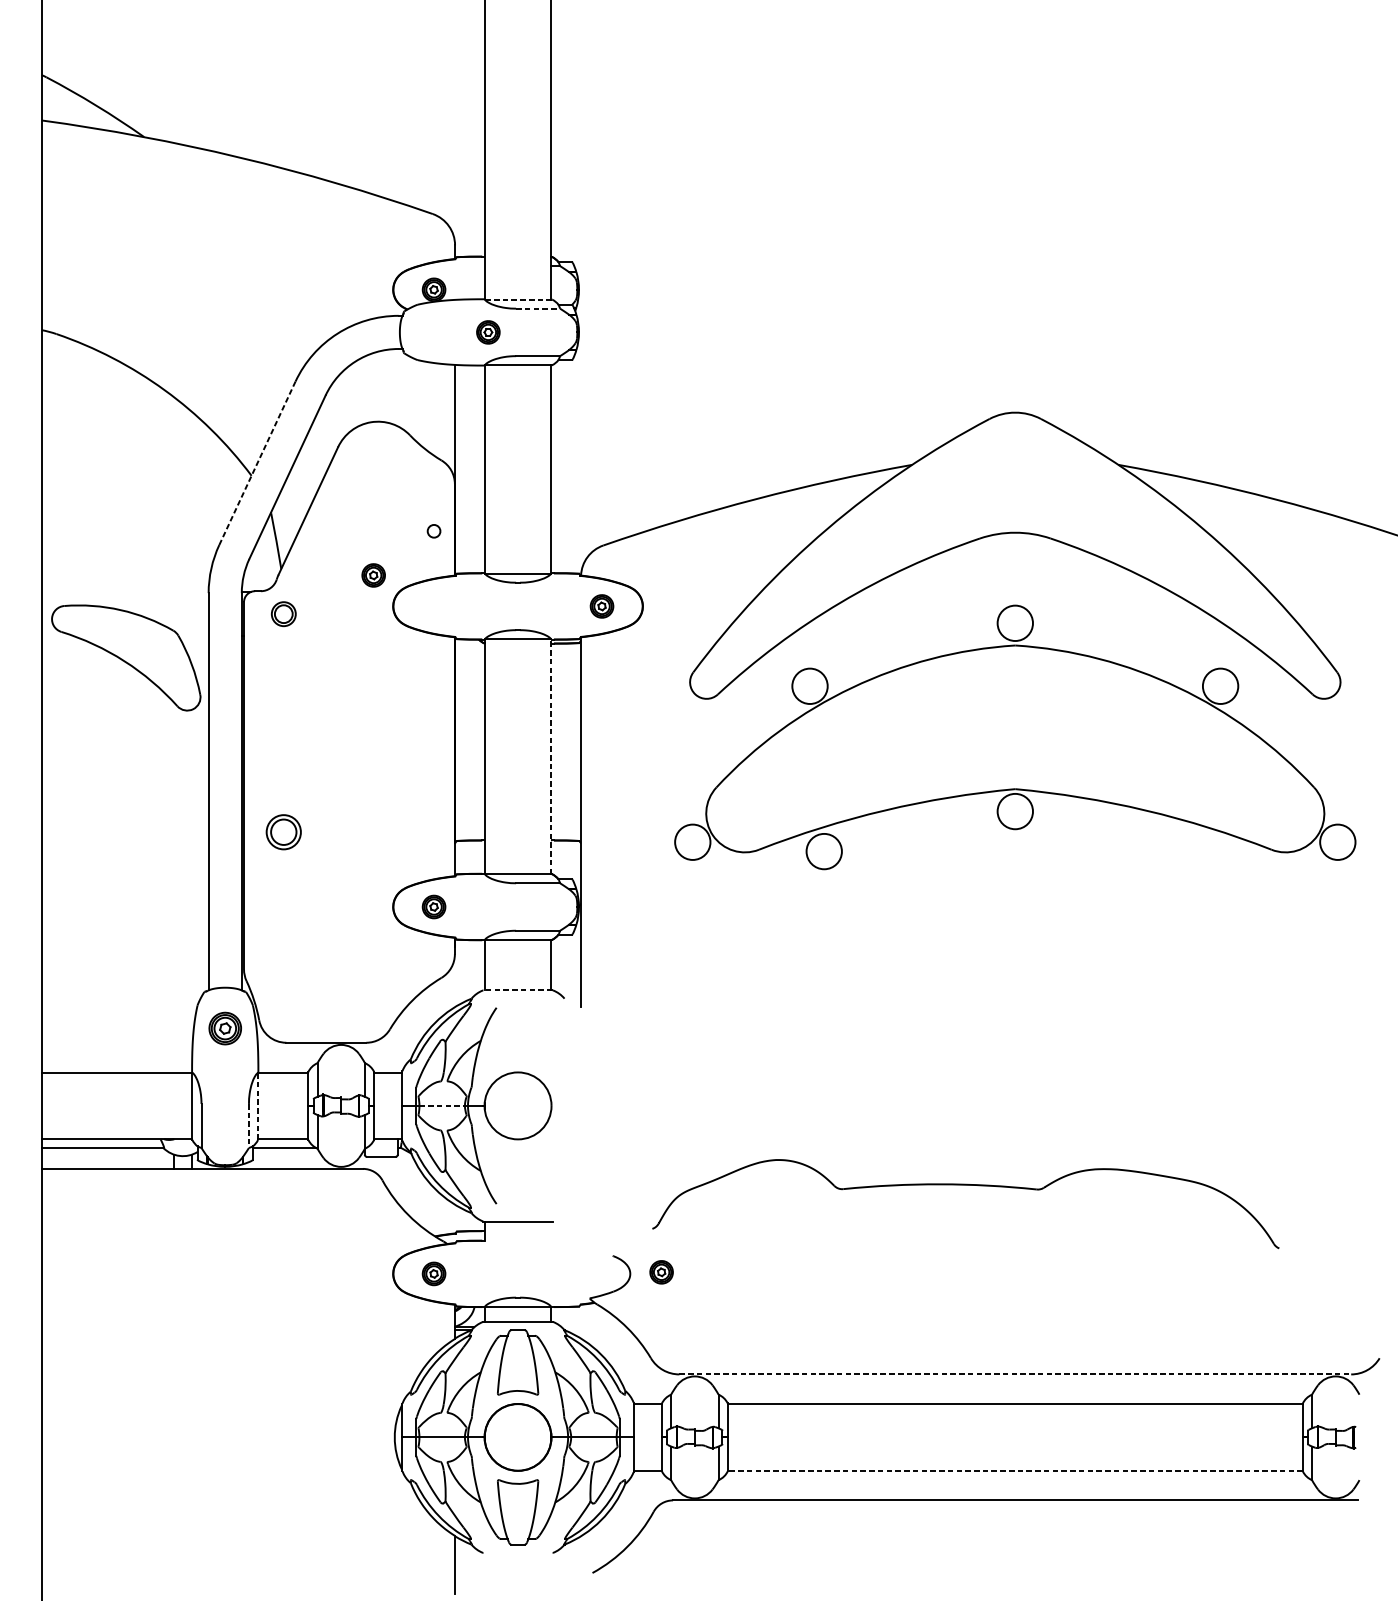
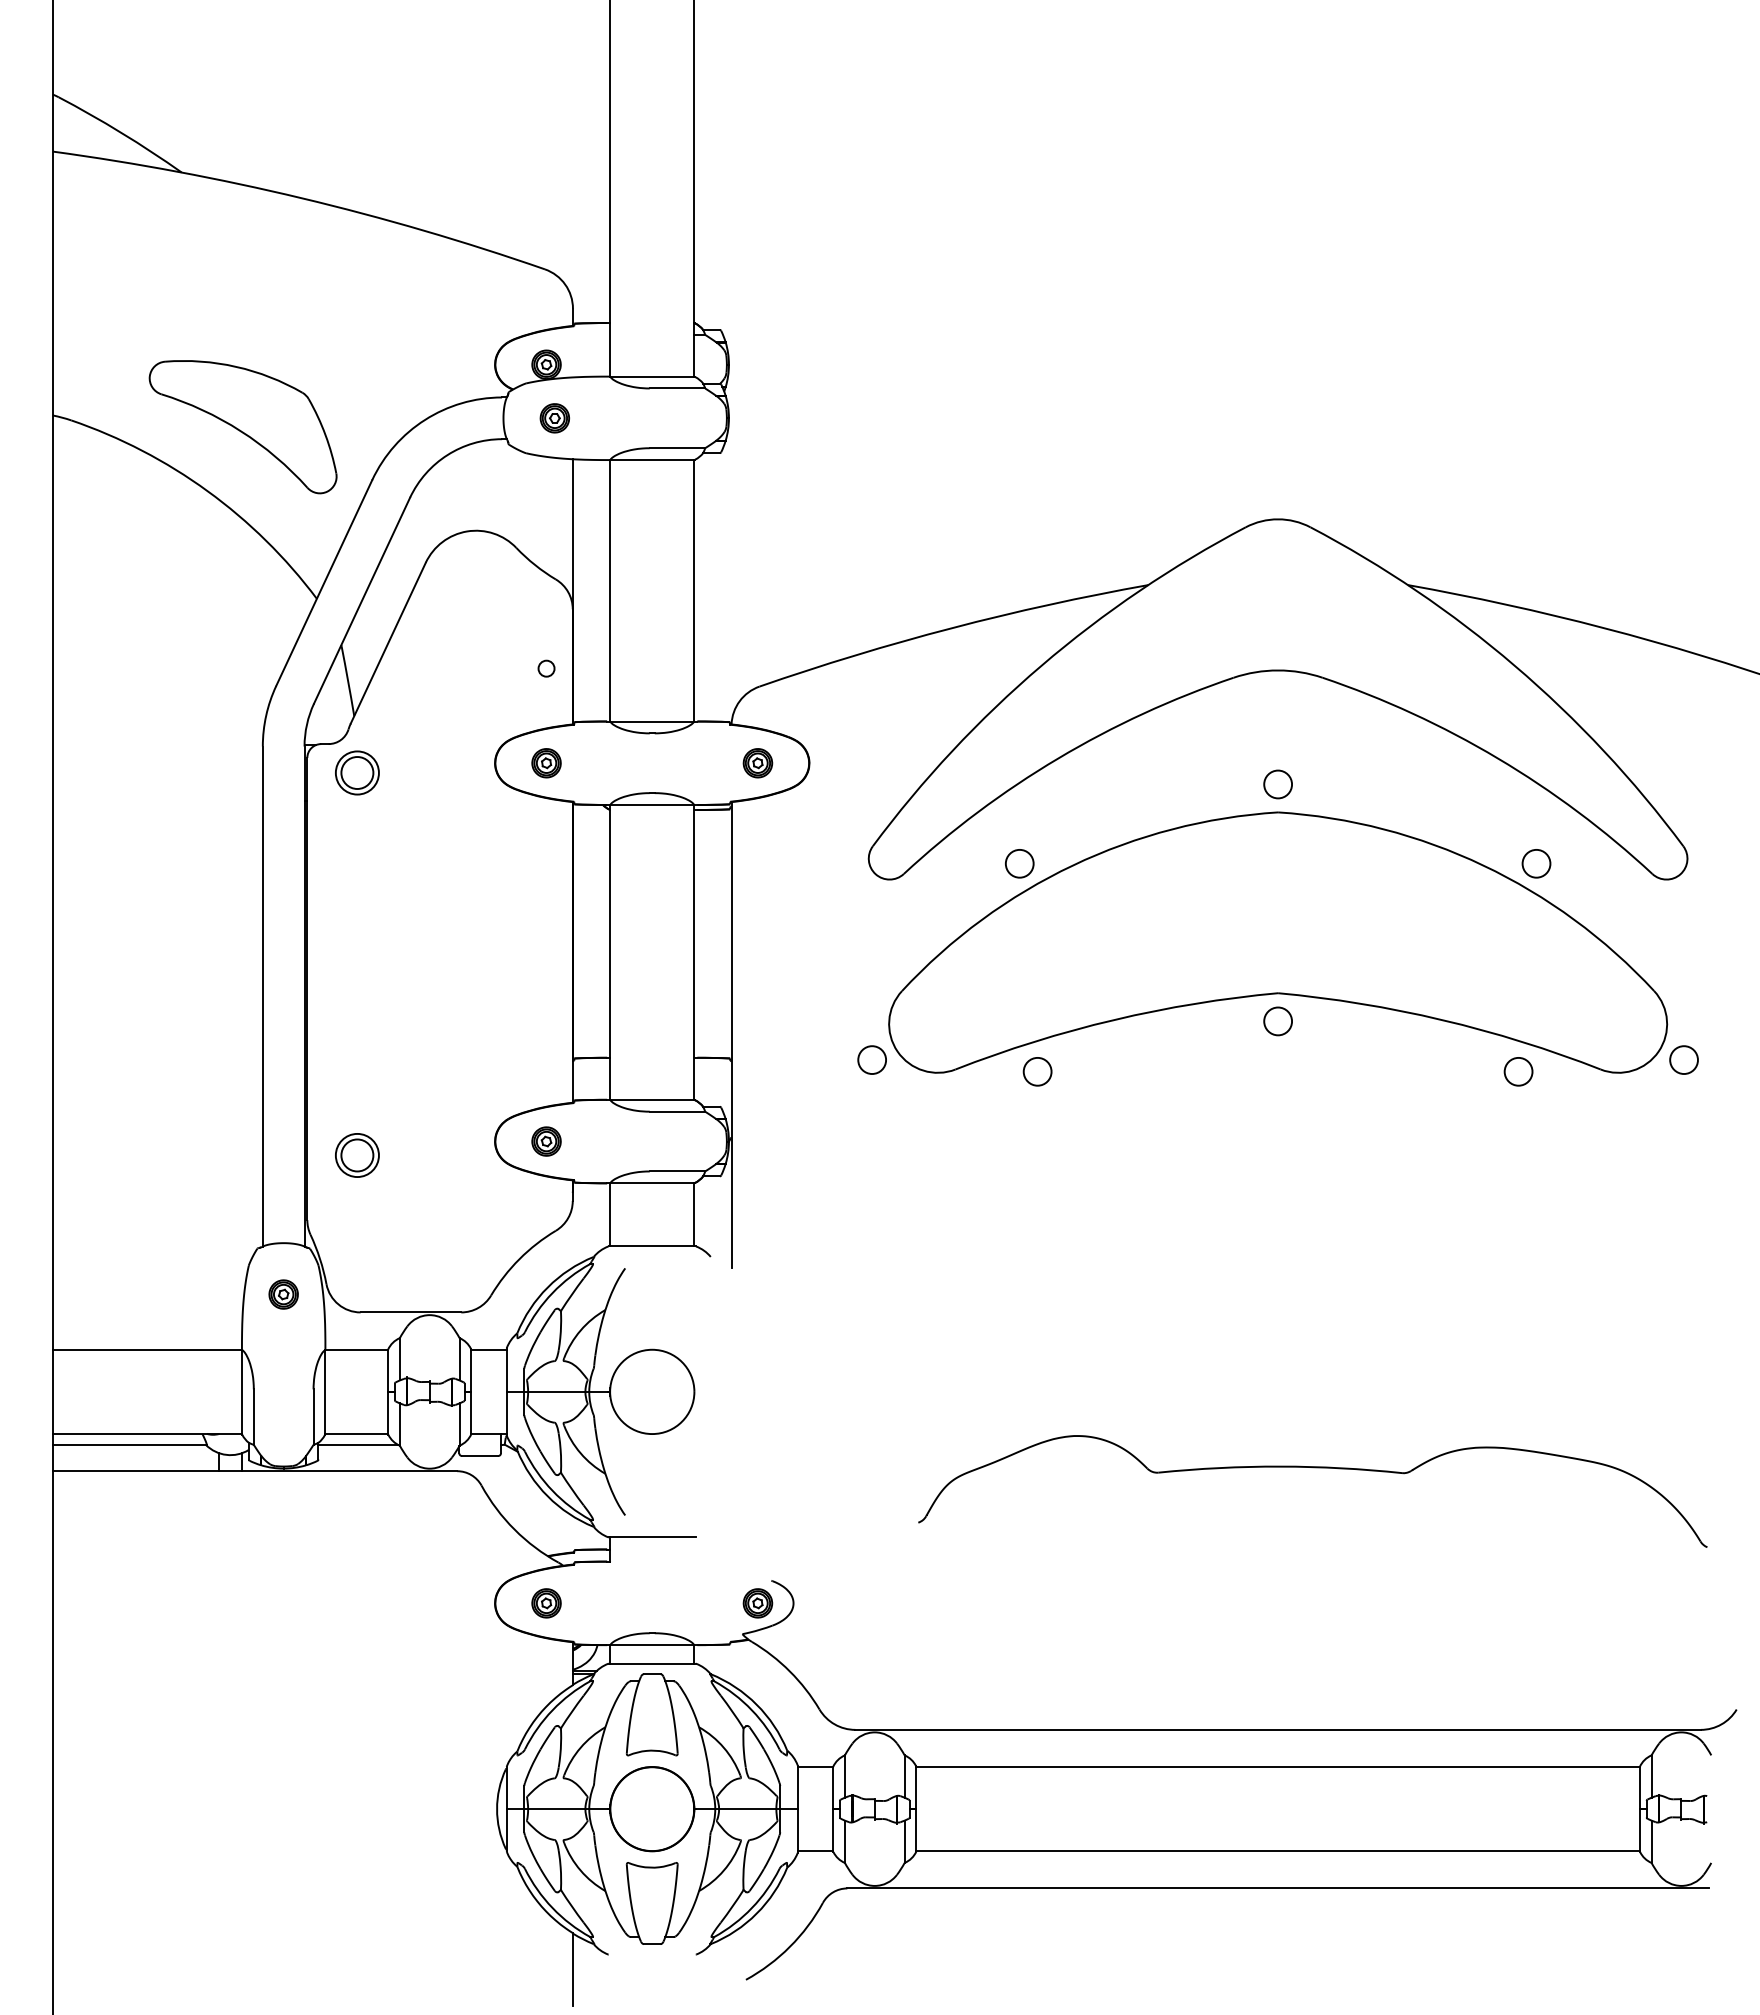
line: (518, 299) -> (652, 377), dashed -> solid
line: (538, 308) -> (677, 388), dashed -> solid
part: (488, 332) -> (554, 418), moved
line: (257, 463) -> (324, 583), dashed -> solid
part: (373, 575) -> (546, 763), moved
part: (283, 613) -> (357, 772), size x1.43
circle: (1015, 623) -> (1278, 784), size x0.62
part: (125, 658) -> (242, 427), moved
circle: (809, 686) -> (1019, 863), size x0.62
circle: (1220, 686) -> (1536, 863), size x0.62
line: (551, 756) -> (694, 952), dashed -> solid
circle: (1015, 811) -> (1278, 1021), size x0.62
part: (283, 832) -> (357, 1155), moved
circle: (693, 842) -> (872, 1060), size x0.62
circle: (1337, 842) -> (1683, 1060), size x0.62
circle: (824, 851) -> (1037, 1071), size x0.62
circle: (1206, 851) -> (1518, 1071), added
line: (518, 990) -> (652, 1246), dashed -> solid
part: (225, 1028) -> (283, 1294), size x0.71
line: (441, 1105) -> (556, 1391), dashed -> solid
line: (258, 1106) -> (325, 1392), dashed -> solid
line: (248, 1126) -> (313, 1417), dashed -> solid
part: (966, 1185) -> (1313, 1468), moved
part: (661, 1272) -> (757, 1603), moved
line: (1015, 1374) -> (1278, 1729), dashed -> solid
line: (1015, 1471) -> (1278, 1851), dashed -> solid

